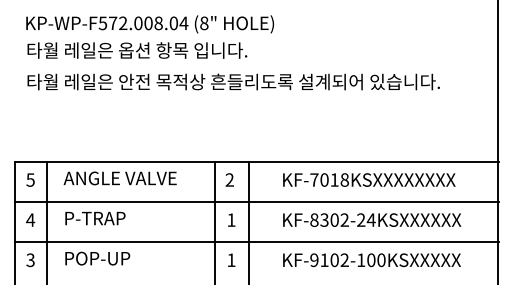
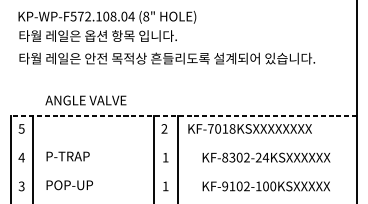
text: (138, 23) -> (99, 16), KP-WP-F572.008.04 -> KP-WP-F572.108.04
line: (256, 161) -> (183, 115), solid -> dashed
text: (119, 178) -> (85, 100), moved
text: (369, 179) -> (250, 128), moved
line: (256, 201) -> (183, 144), removed
line: (256, 241) -> (183, 172), removed

